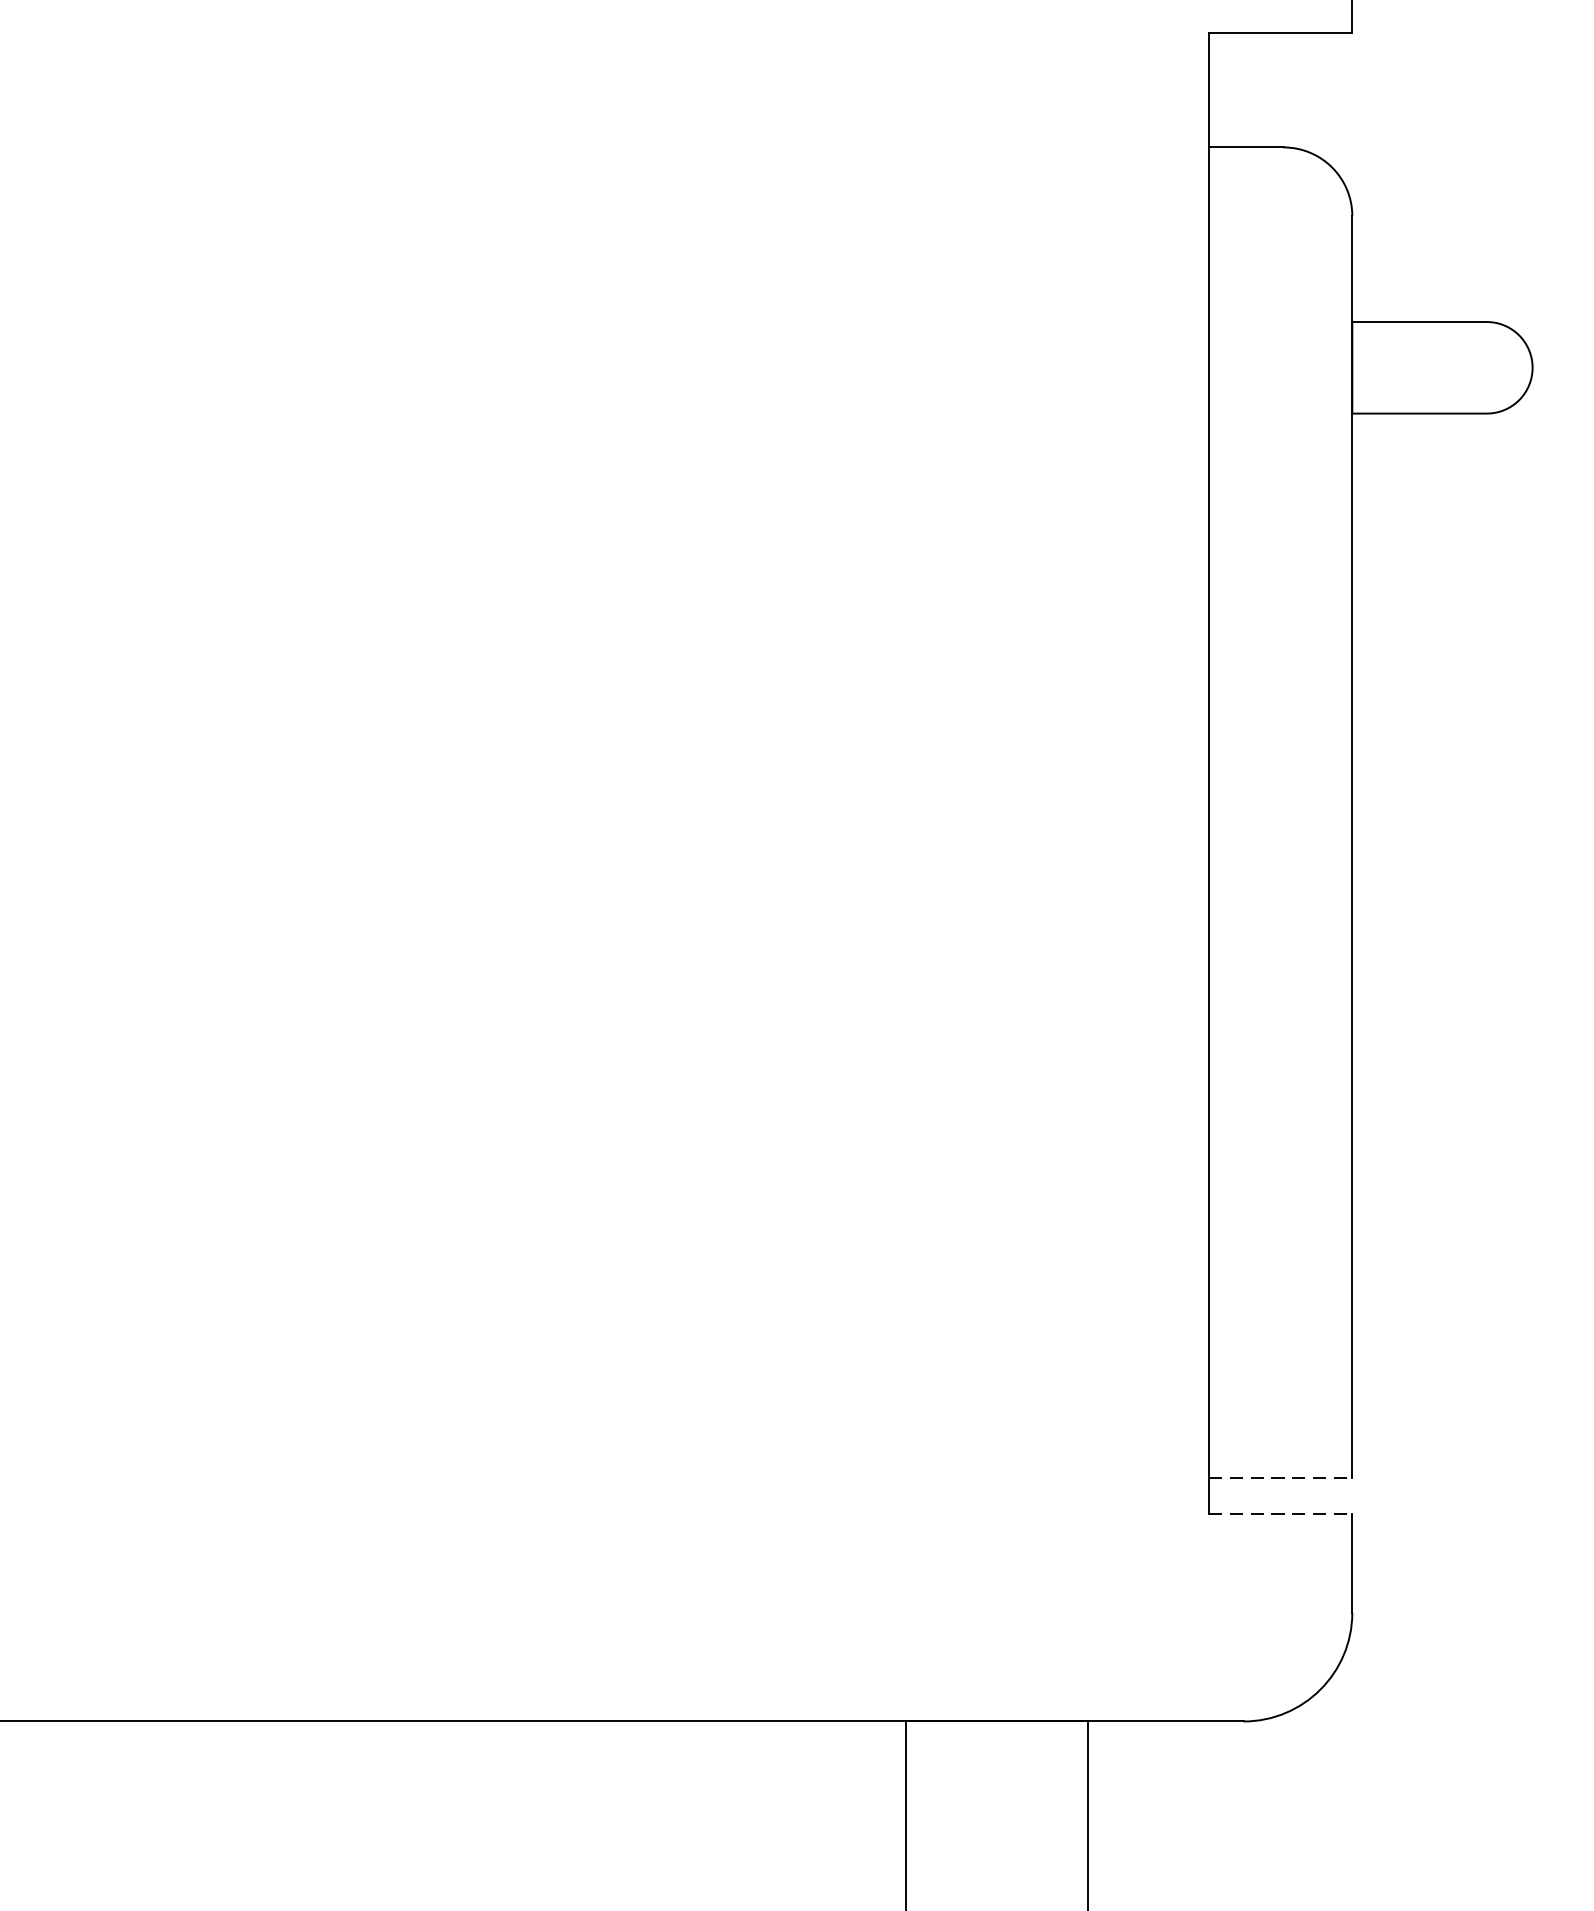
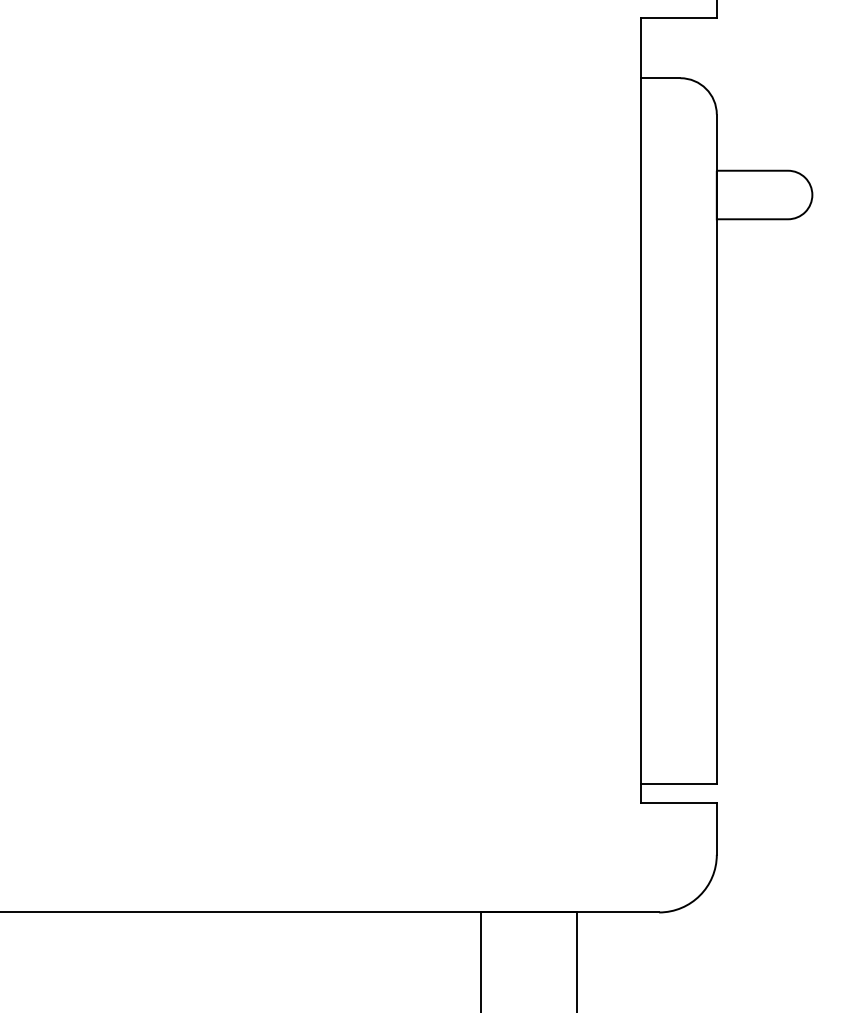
line: (1280, 1478) -> (678, 783), dashed -> solid
line: (1280, 1513) -> (678, 802), dashed -> solid

